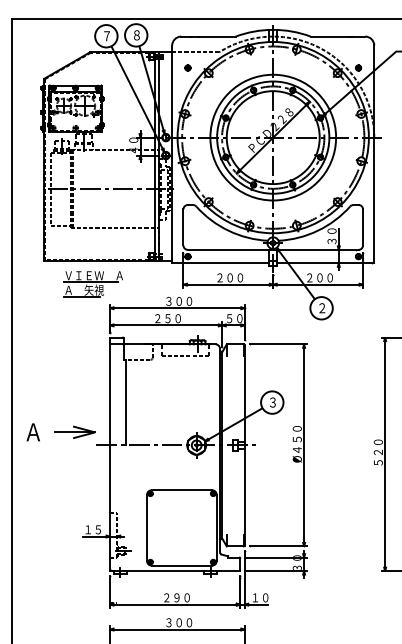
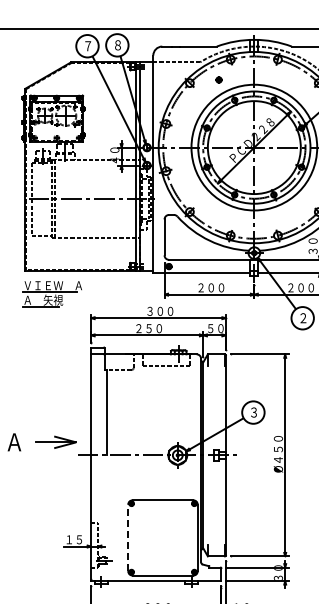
part: (187, 67) -> (218, 79), moved
part: (92, 284) -> (51, 294), moved
line: (147, 527) -> (128, 537), solid -> dashed

